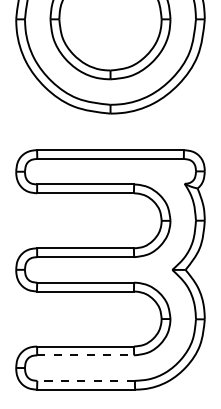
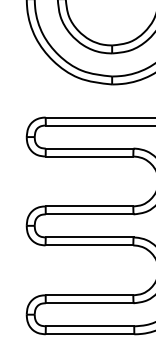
line: (86, 355) -> (90, 303), dashed -> solid
line: (86, 380) -> (90, 325), dashed -> solid

